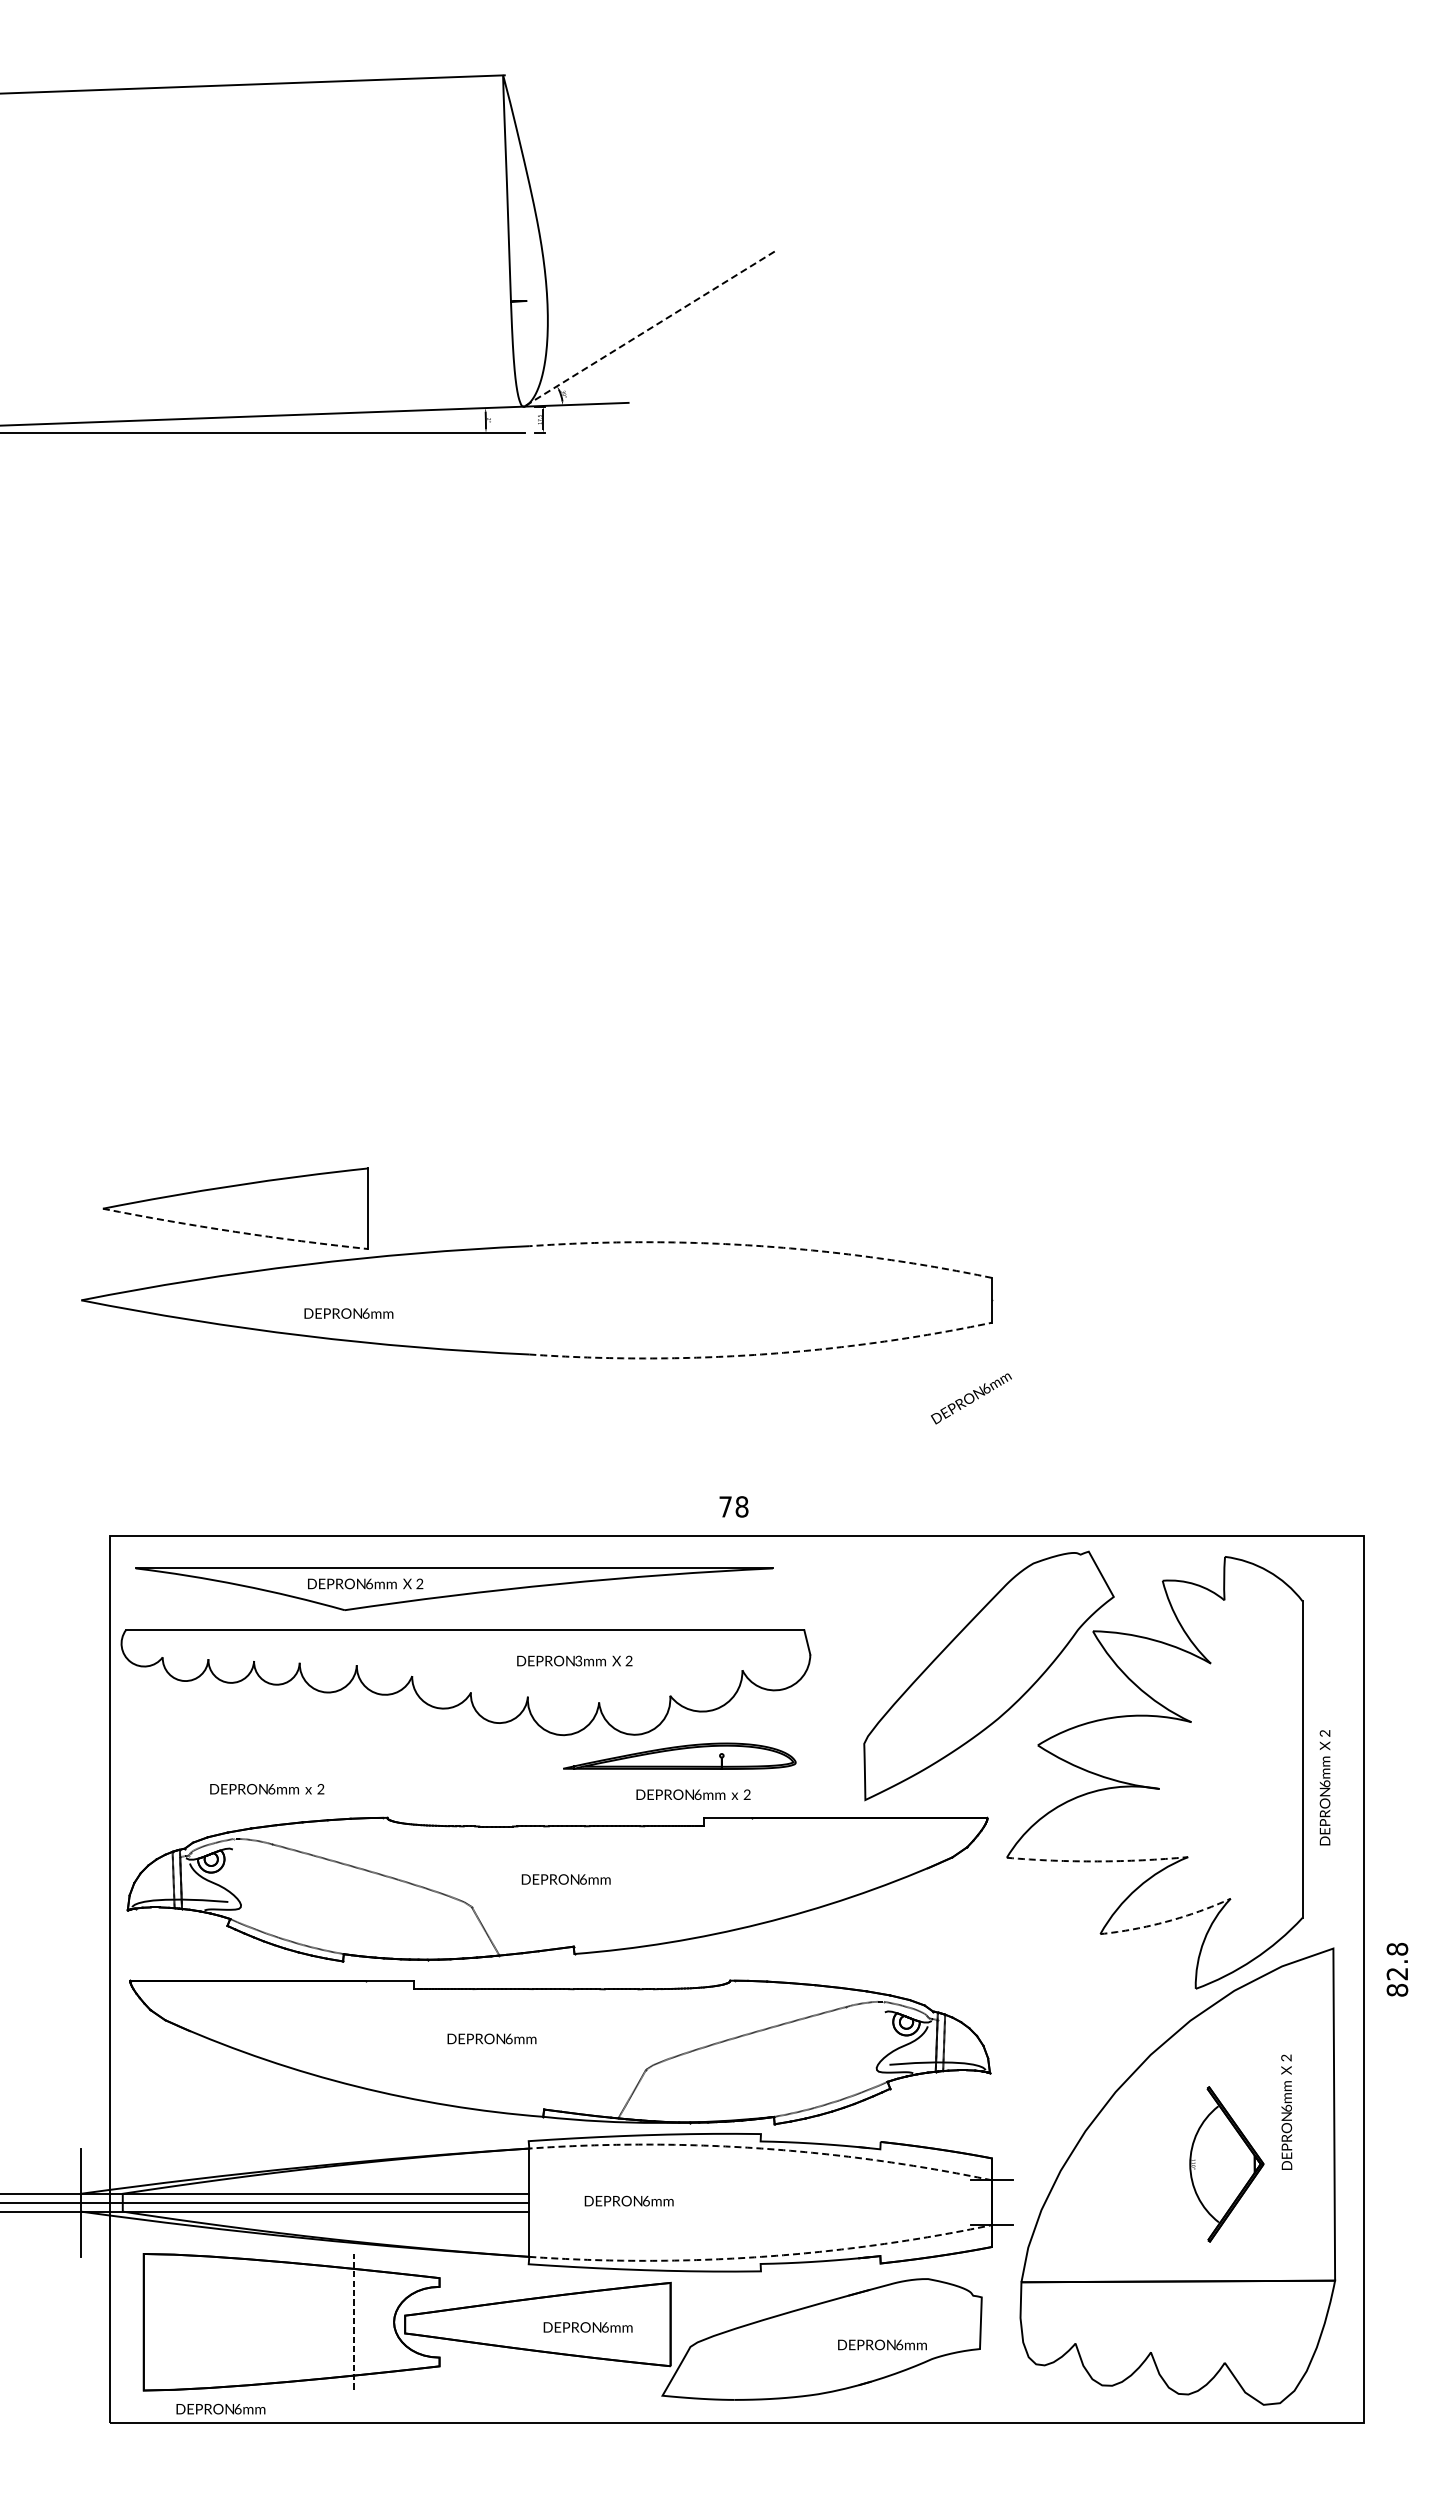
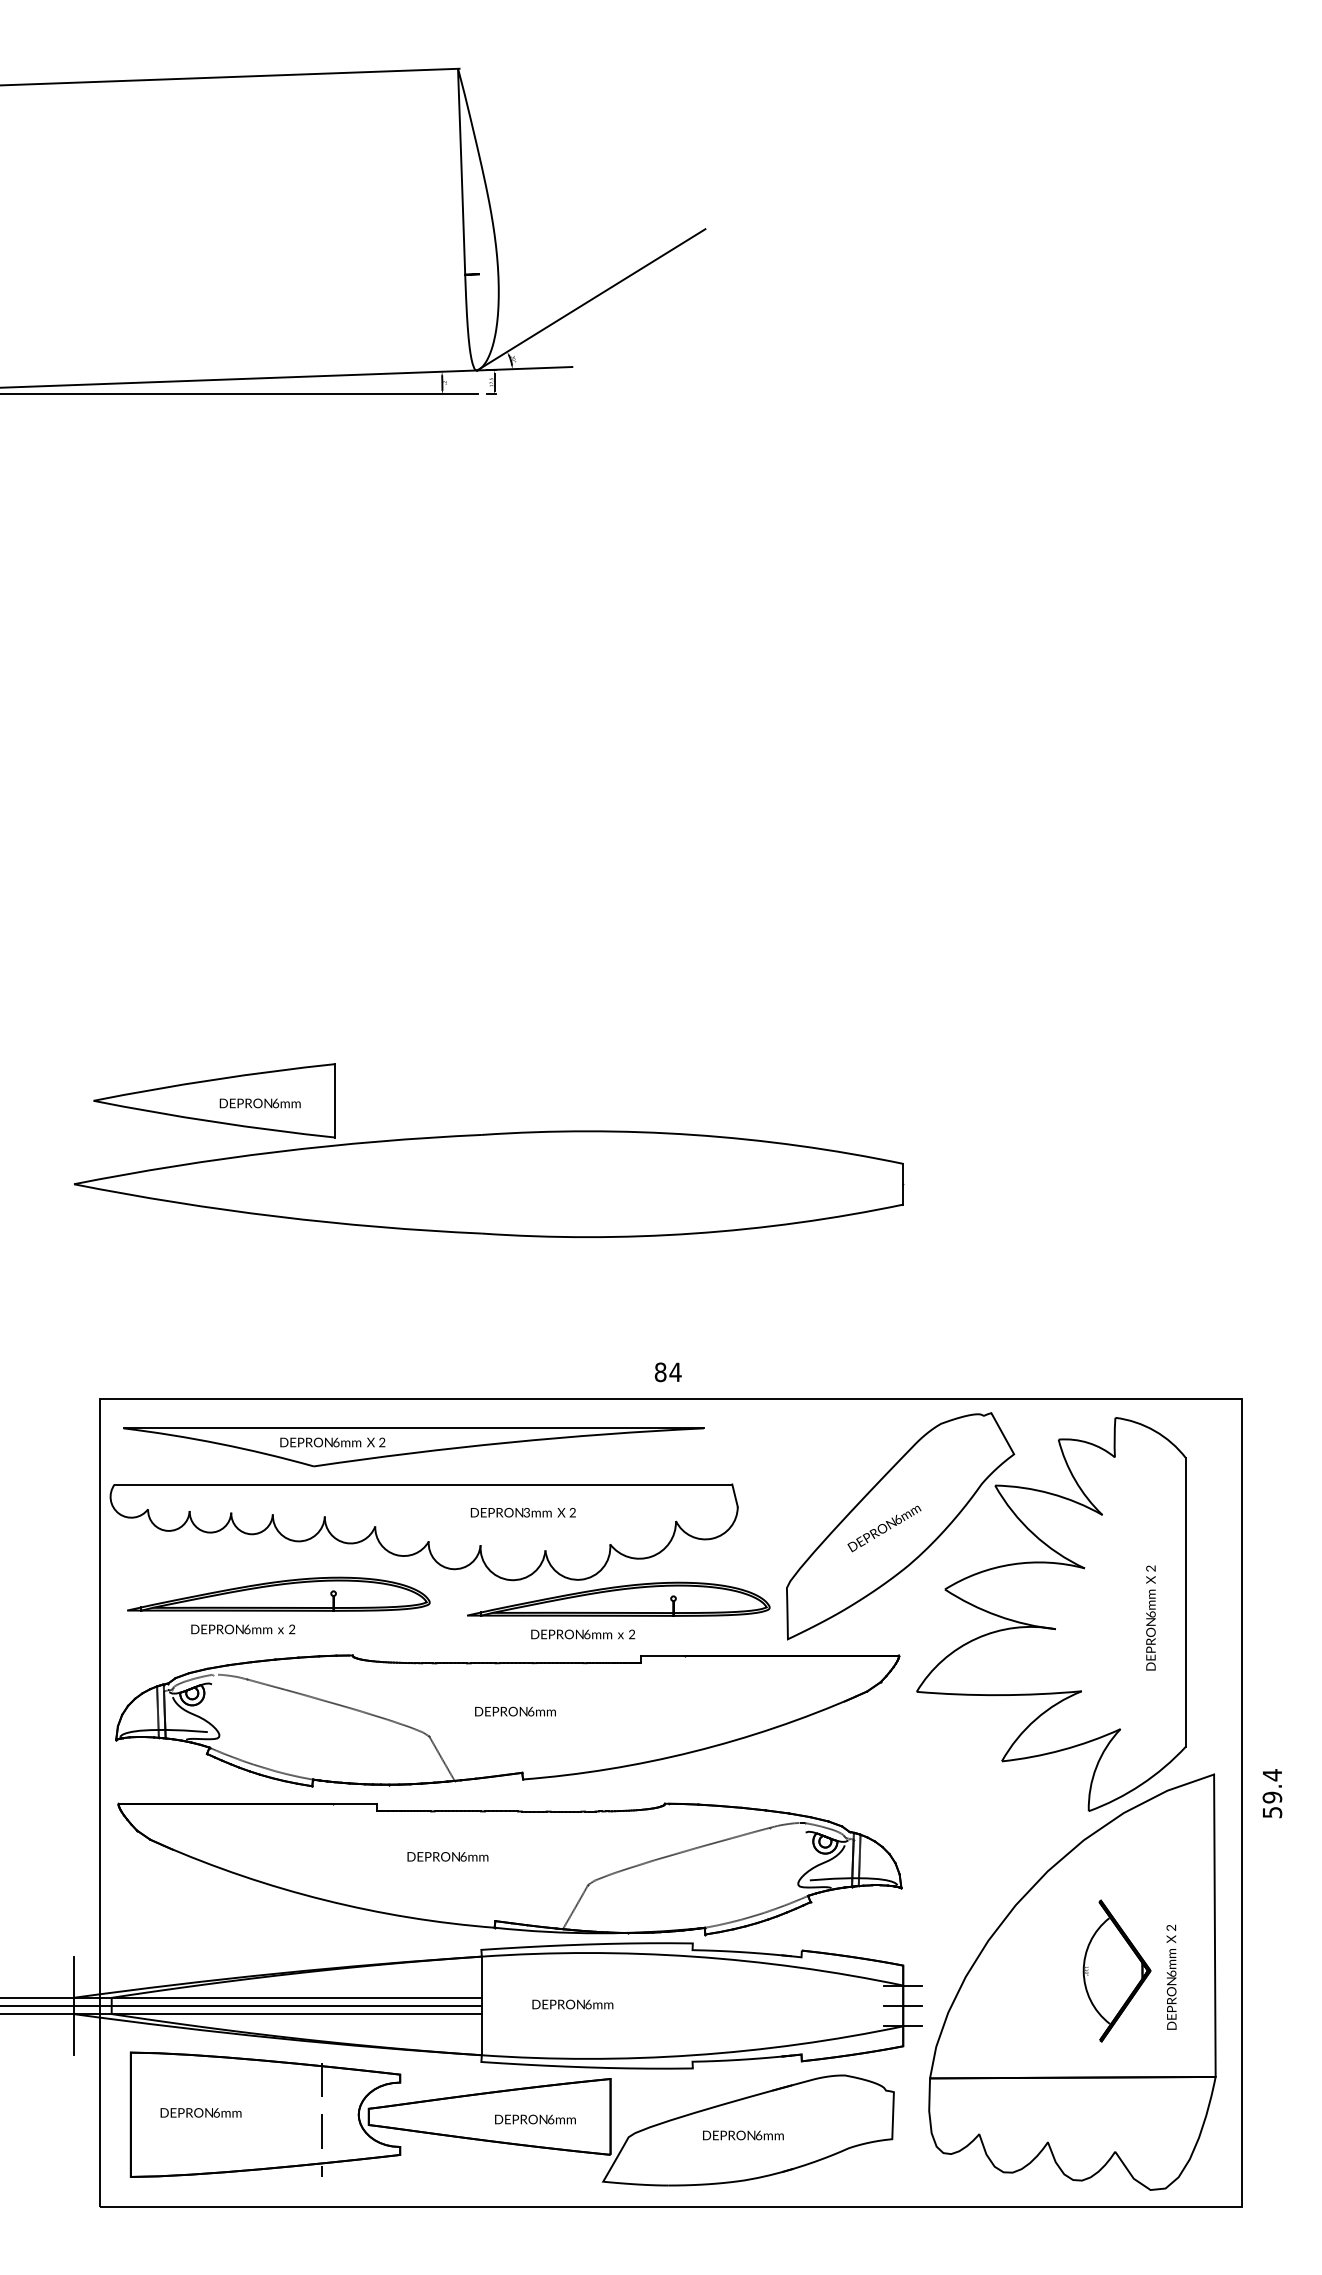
line: (649, 329) -> (591, 300), dashed -> solid
arc: (235, 1231) -> (214, 1121), dashed -> solid
arc: (761, 1246) -> (693, 1135), dashed -> solid
text: (348, 1313) -> (259, 1103), moved
arc: (761, 1354) -> (693, 1233), dashed -> solid
text: (970, 1398) -> (883, 1528), moved
text: (733, 1506) -> (667, 1371), 78 -> 84
part: (305, 1750) -> (278, 1594), added
part: (679, 1756) -> (618, 1599), size x1.43
text: (1324, 1787) -> (1150, 1617), moved
text: (693, 1794) -> (583, 1634), moved
arc: (1097, 1861) -> (999, 1695), dashed -> solid
arc: (1166, 1921) -> (1062, 1749), dashed -> solid
text: (1397, 1969) -> (1272, 1793), 82.8 -> 59.4
text: (1286, 2111) -> (1171, 1976), moved
arc: (761, 2148) -> (693, 1956), dashed -> solid
line: (991, 2202) -> (902, 2005), added
arc: (761, 2256) -> (693, 2054), dashed -> solid
text: (882, 2344) -> (743, 2135), moved
text: (220, 2408) -> (200, 2112), moved

